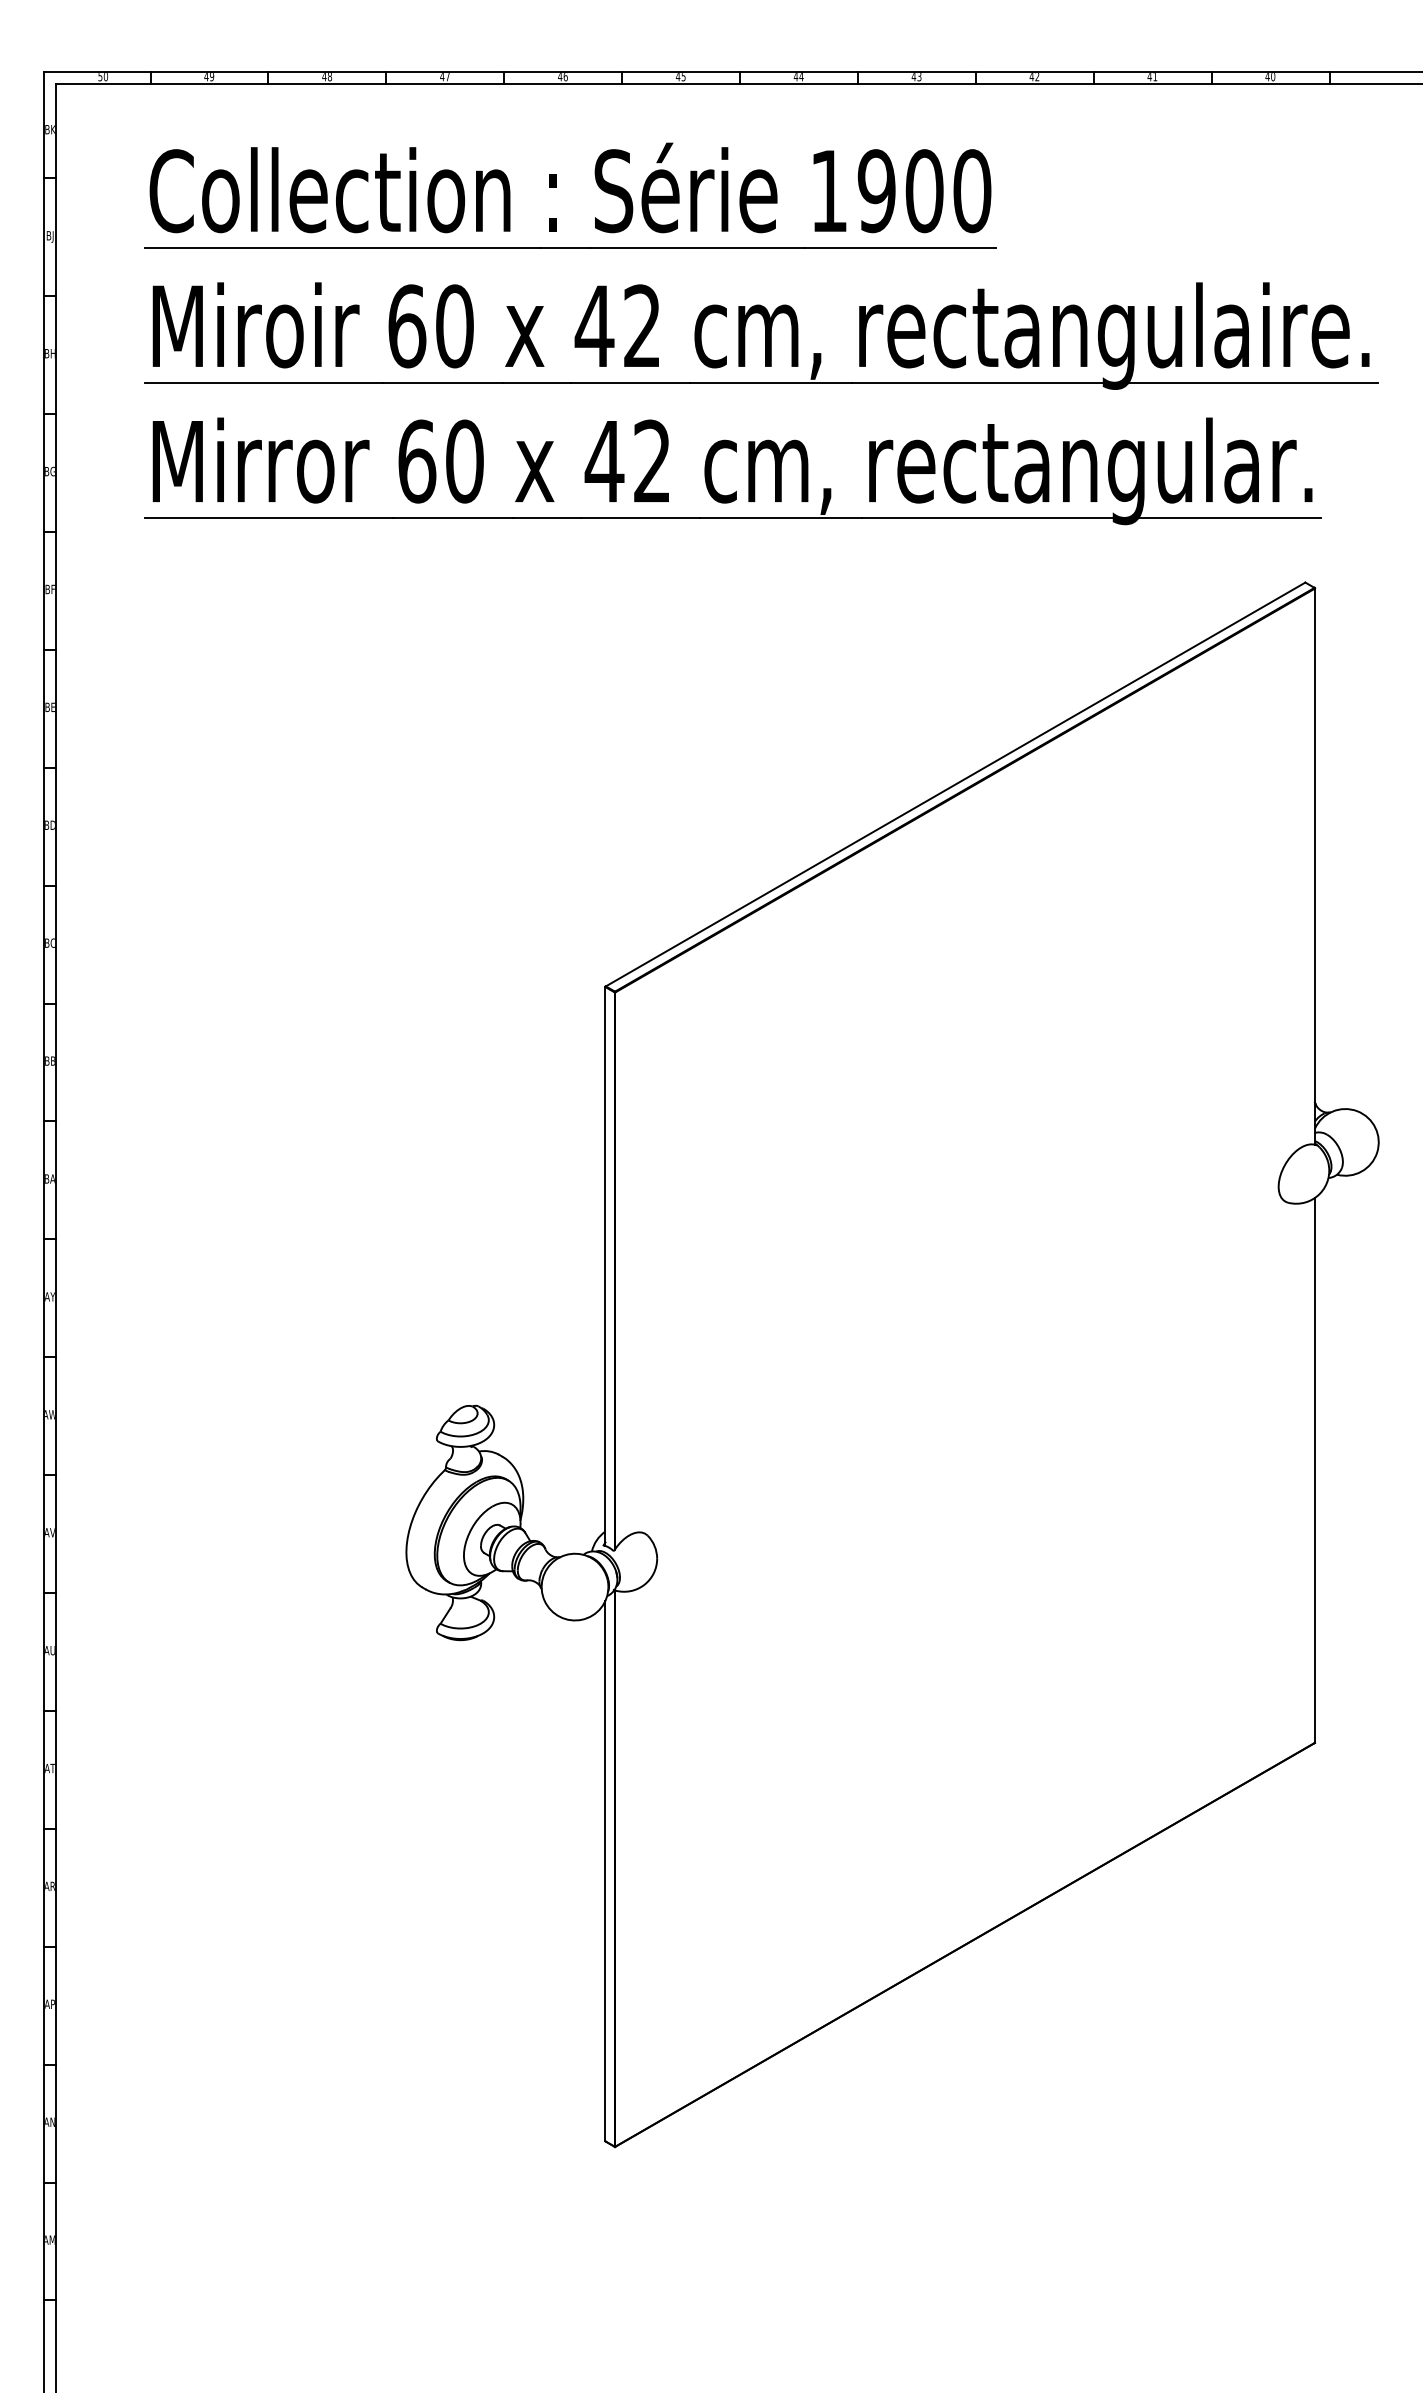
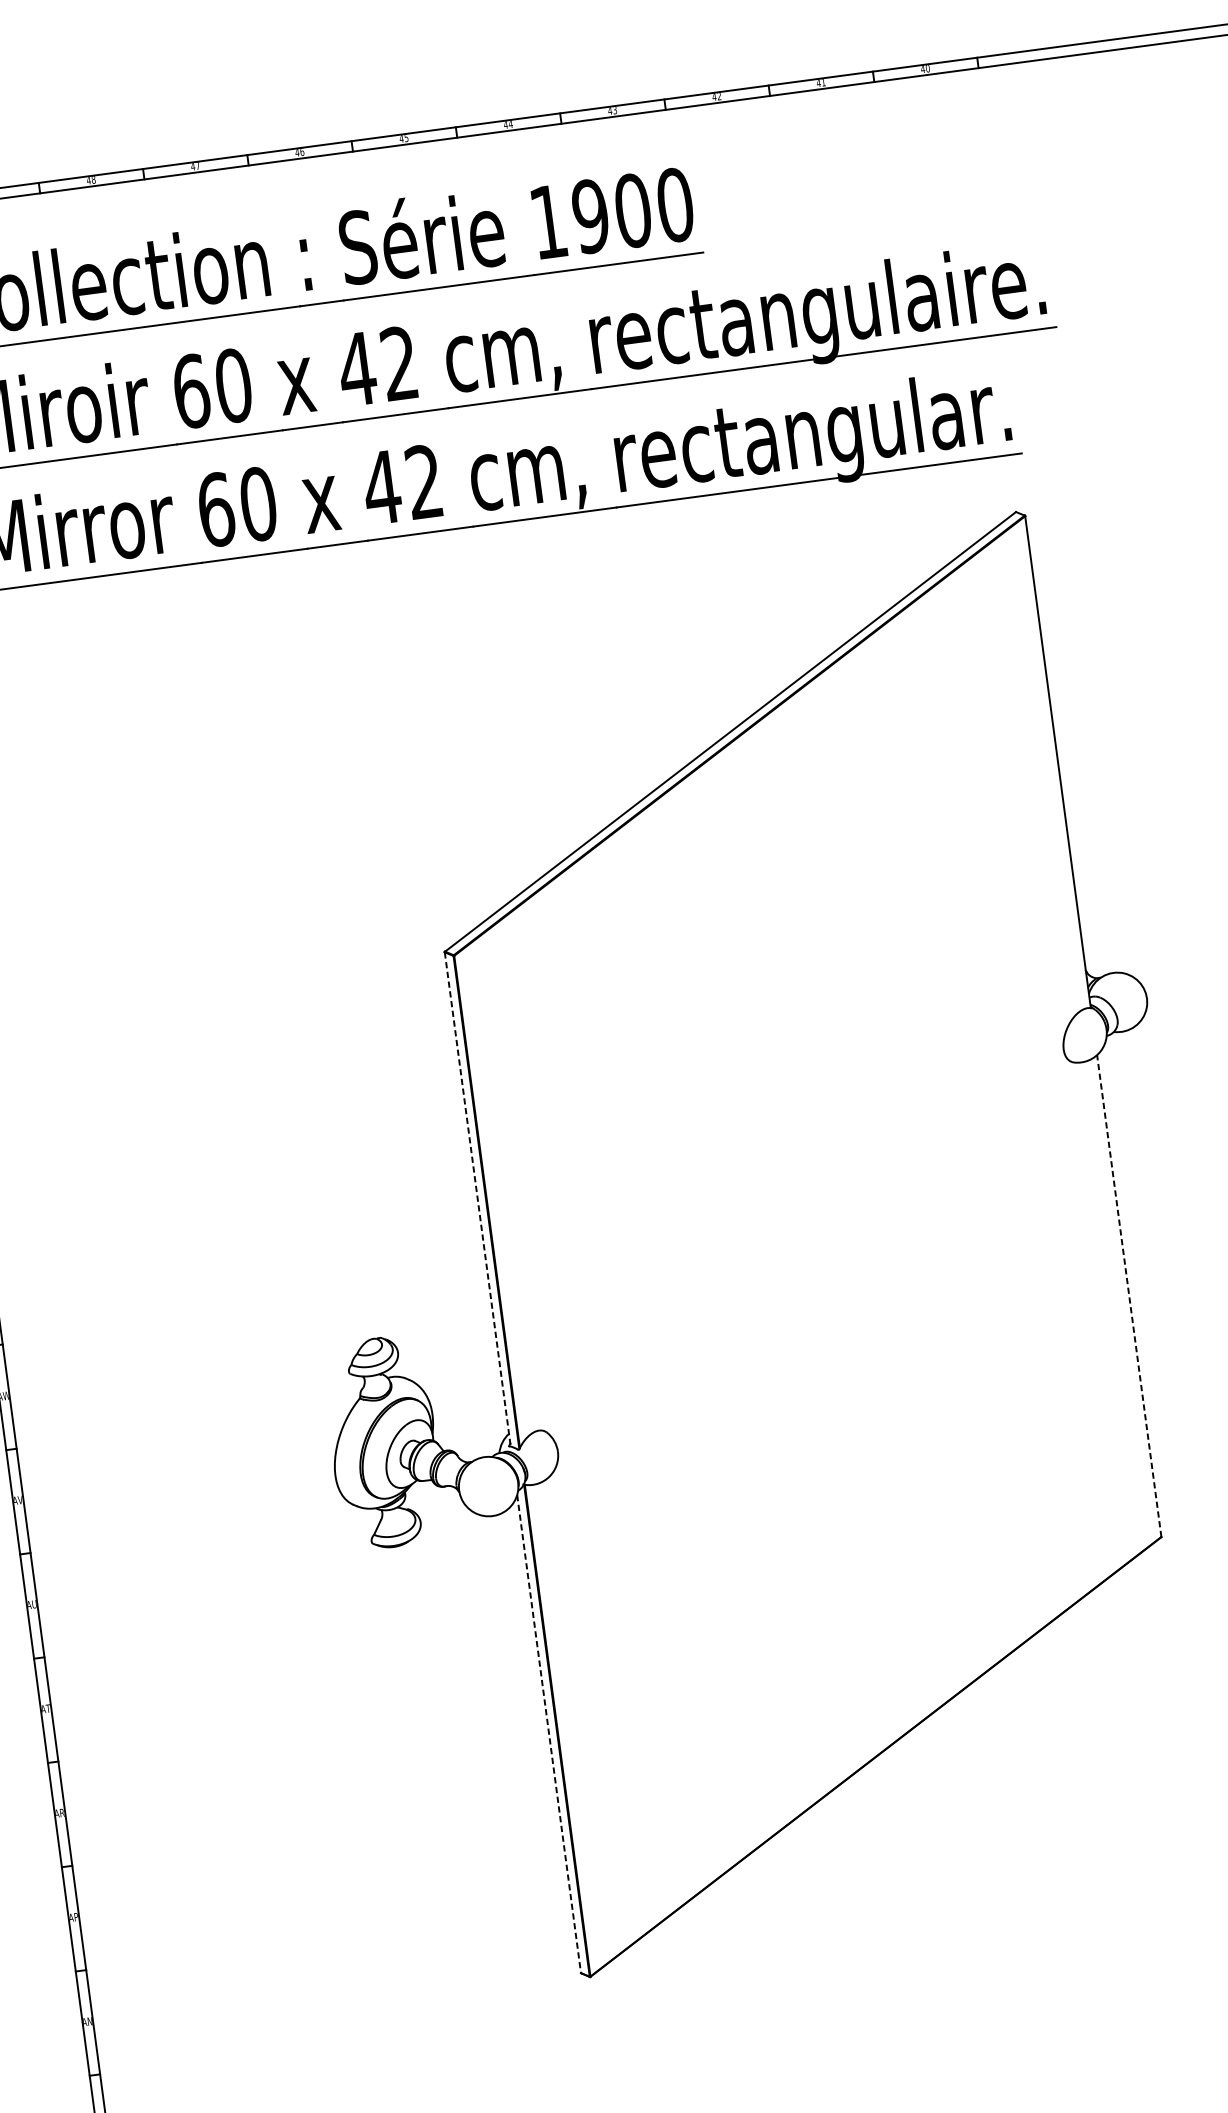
line: (605, 1267) -> (477, 1200), solid -> dashed
line: (1314, 1469) -> (1128, 1295), solid -> dashed
line: (605, 1871) -> (549, 1734), solid -> dashed

